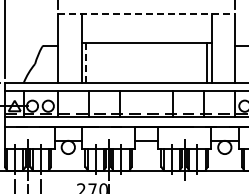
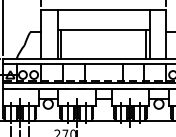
line: (146, 13) -> (103, 9), dashed -> solid
line: (86, 63) -> (61, 44), dashed -> solid

